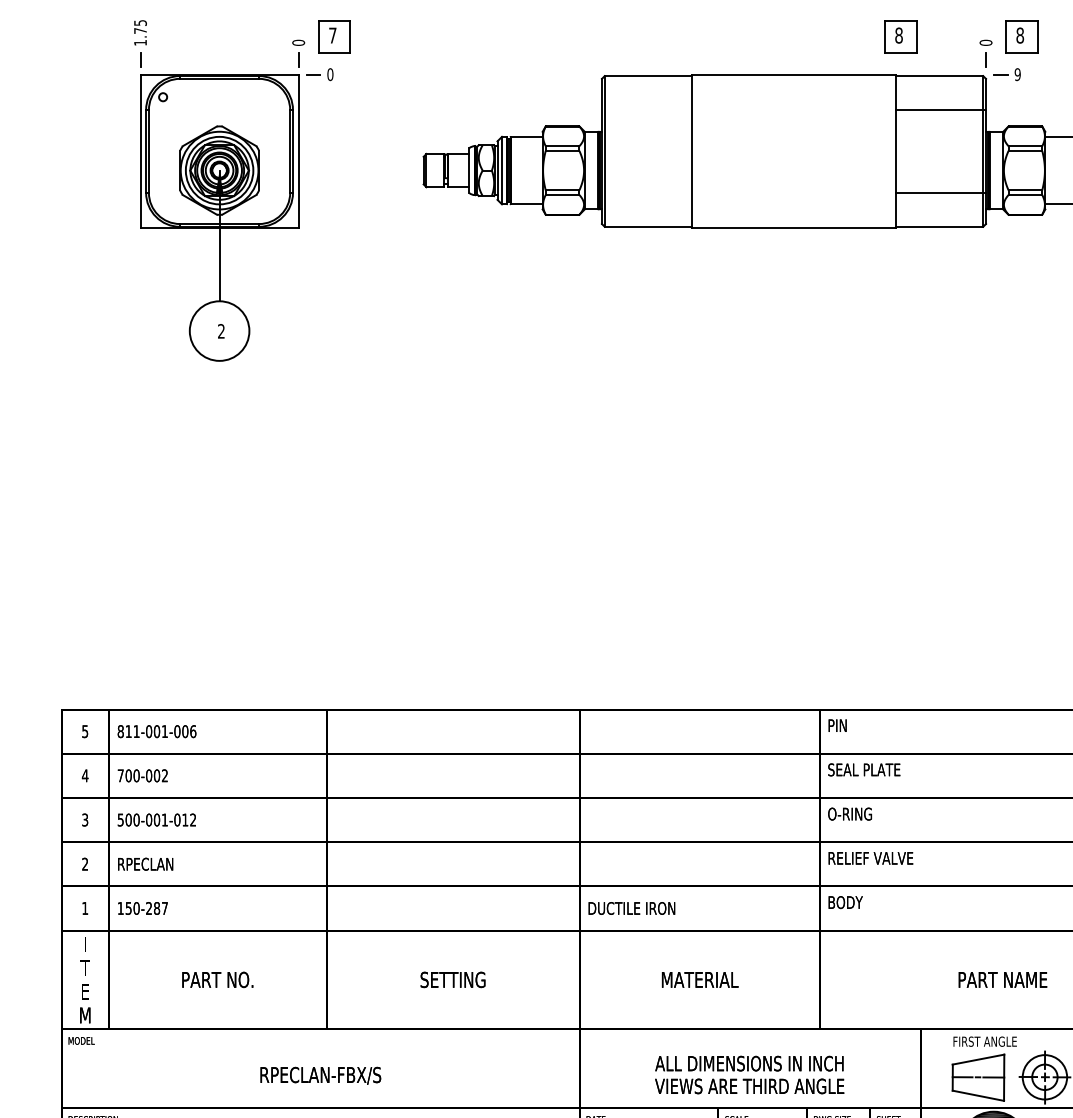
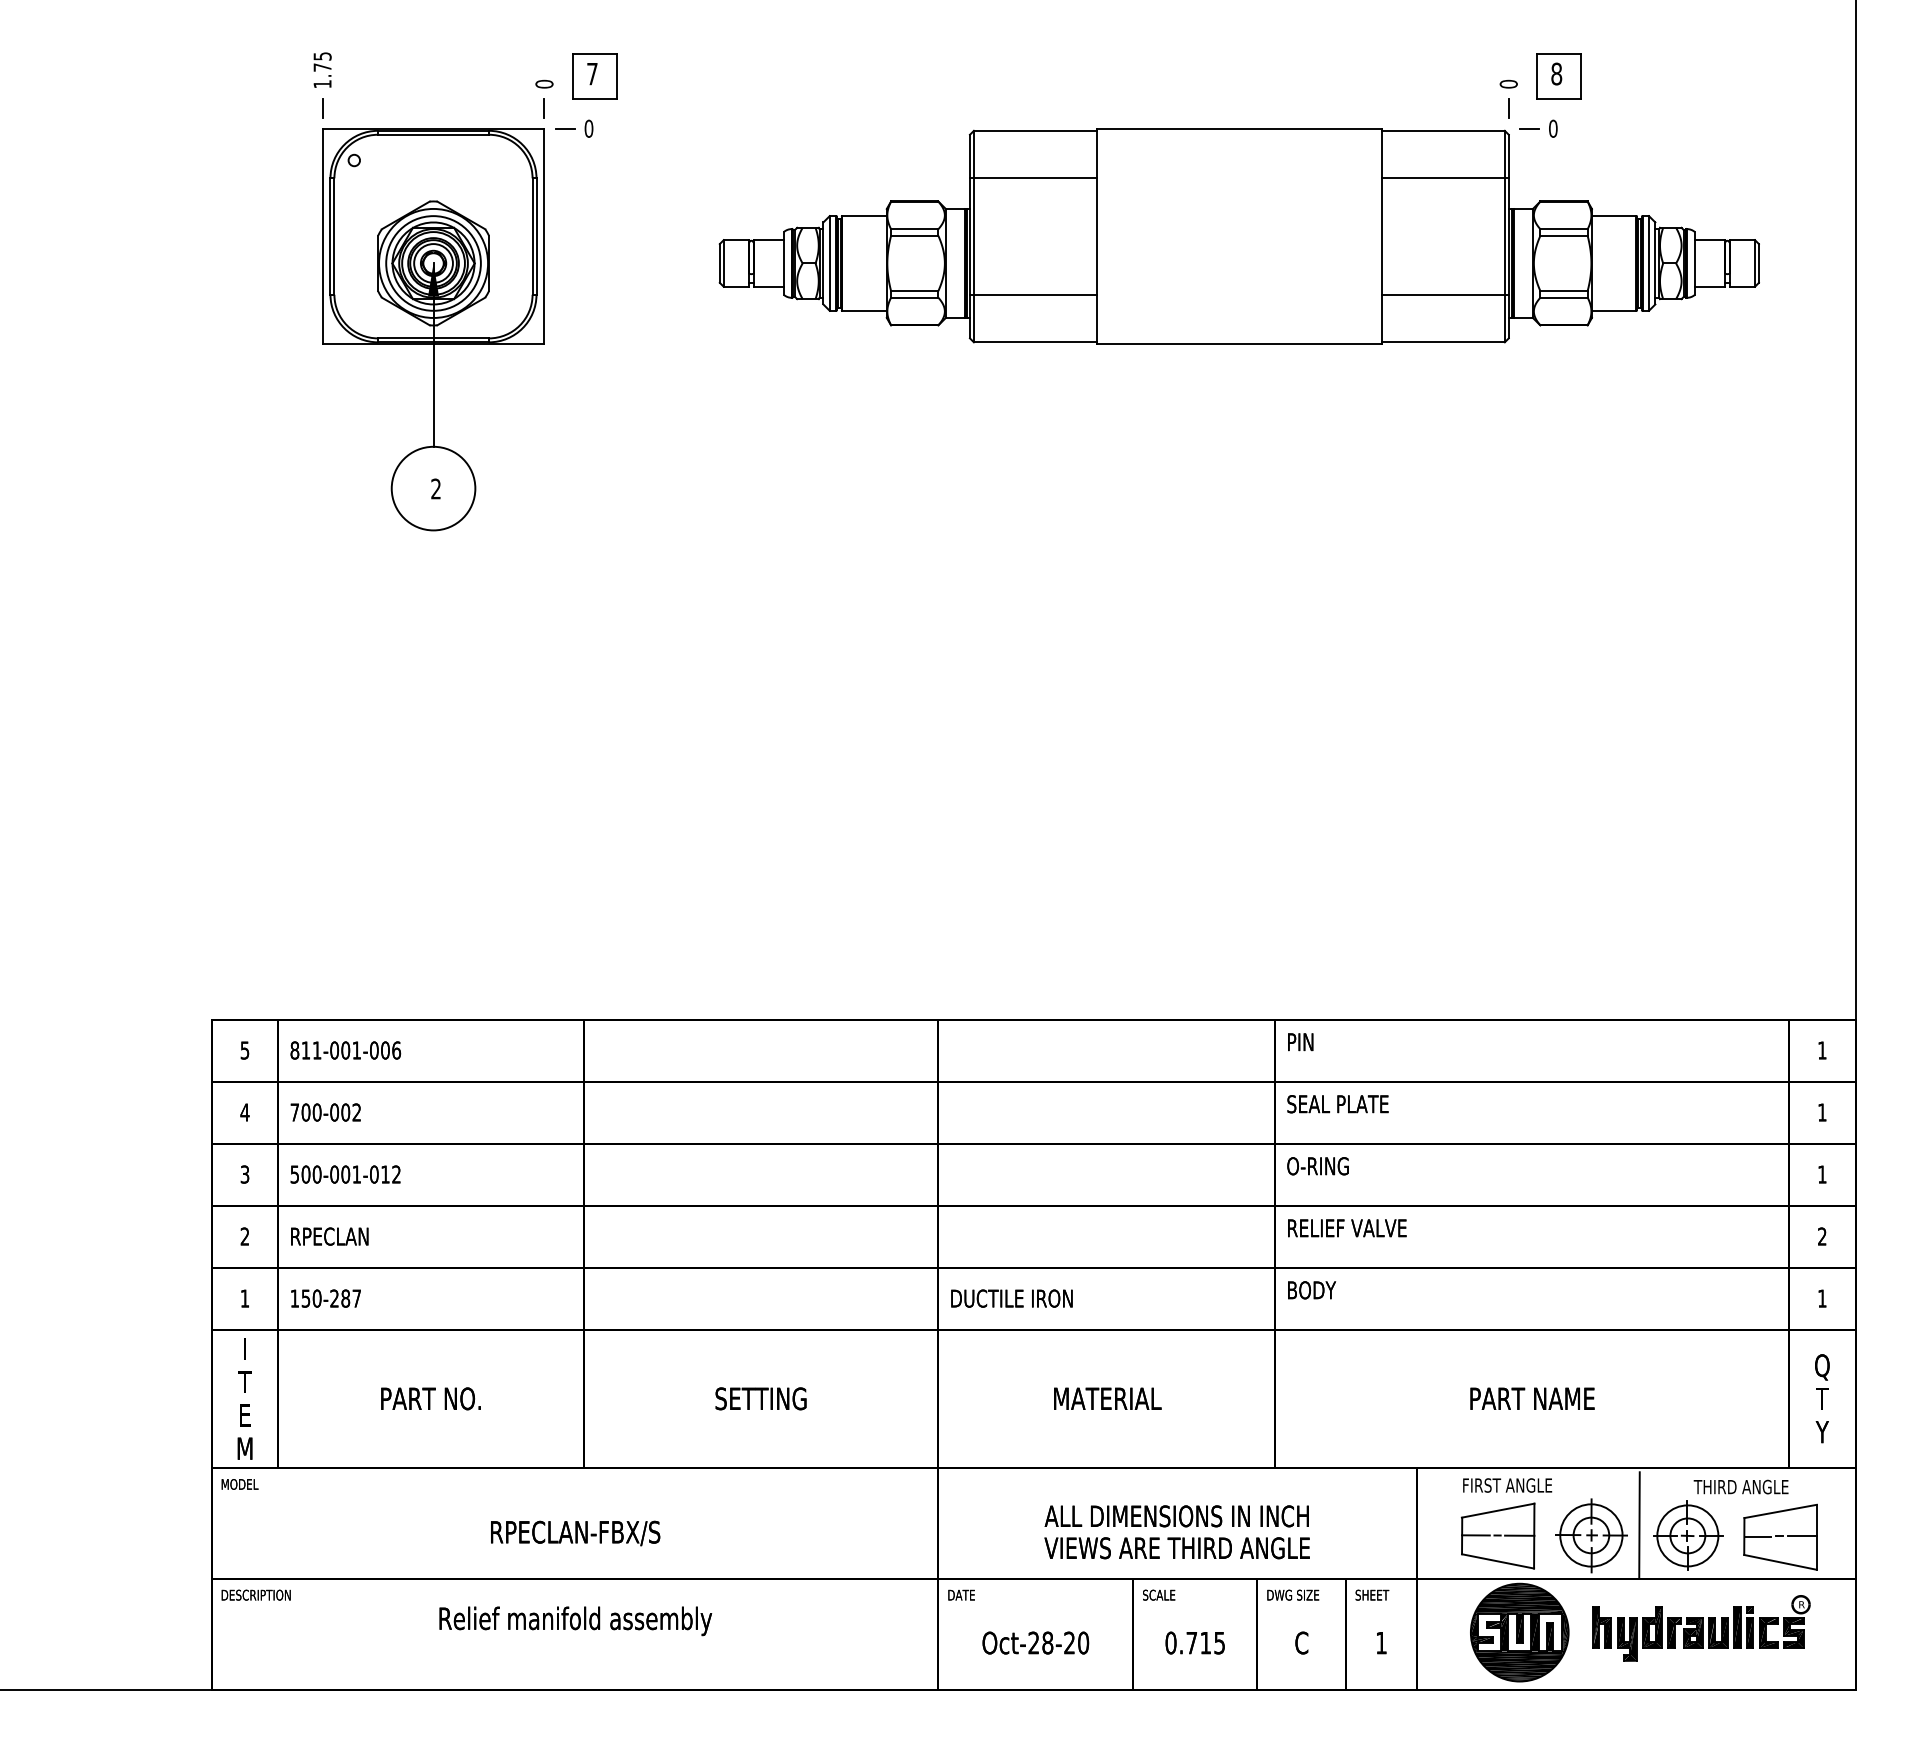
part: (900, 37) -> (1388, 76), removed
text: (1017, 74) -> (1553, 128), 9 -> 0
line: (646, 110) -> (1032, 178), added
line: (646, 192) -> (1032, 294), added

